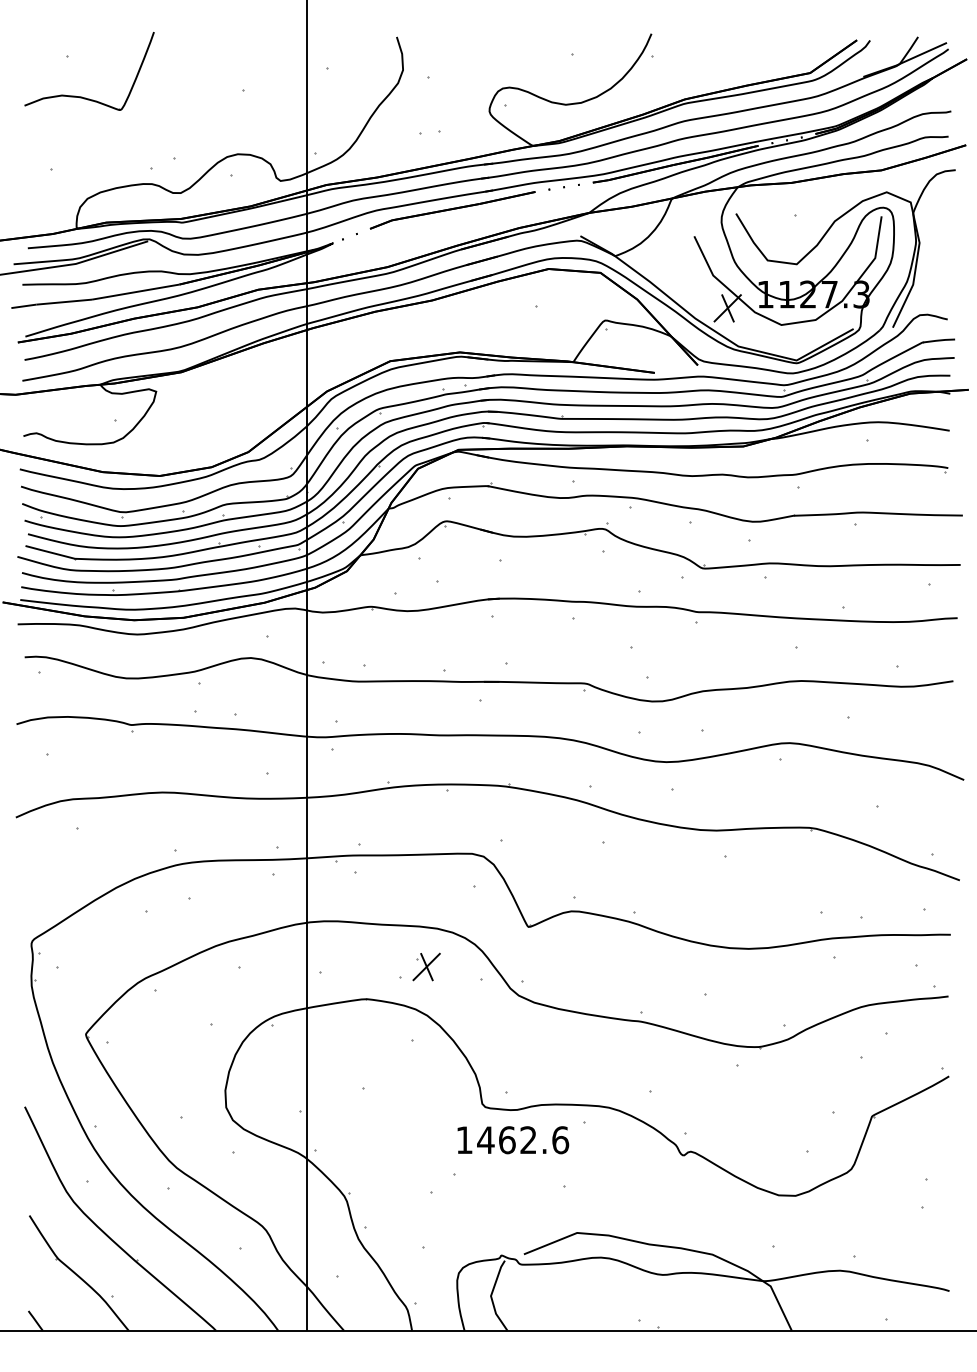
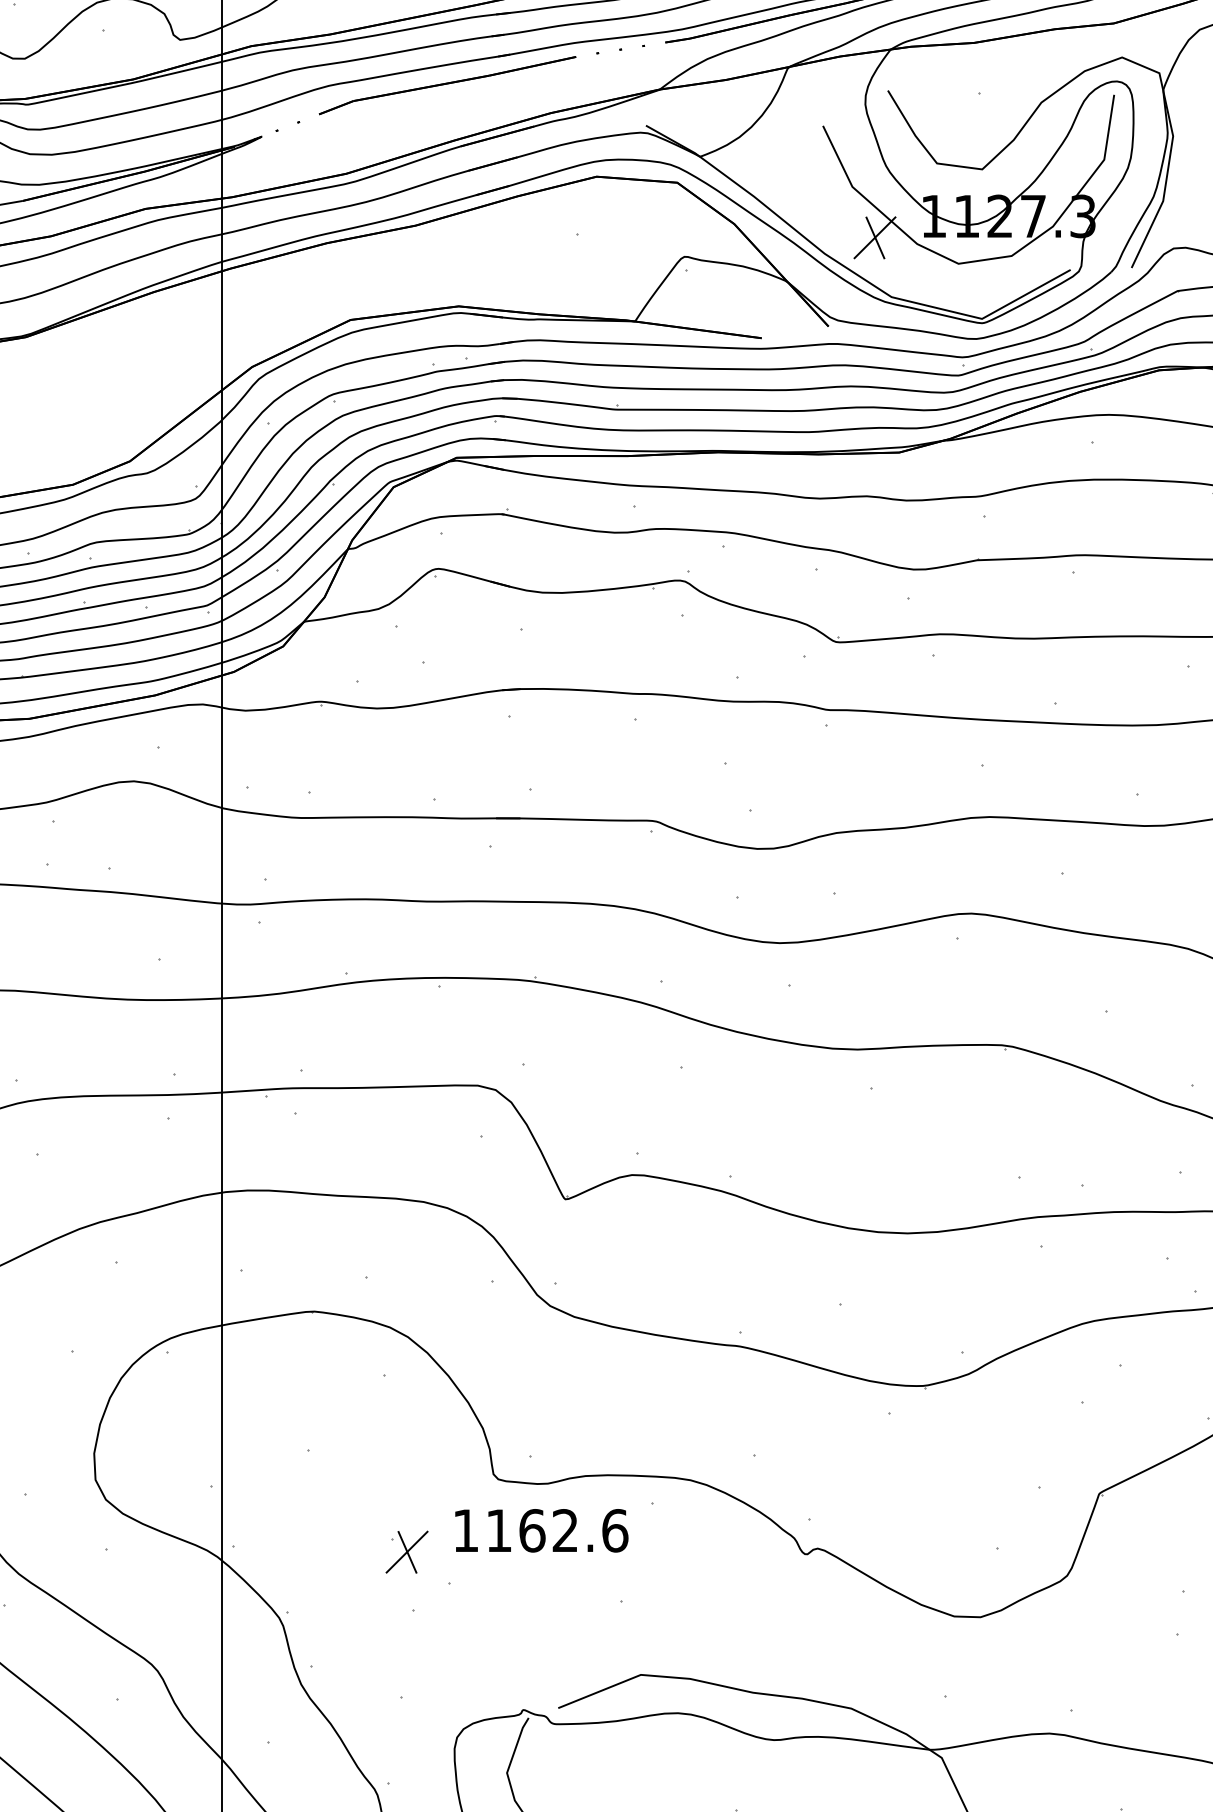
part: (426, 966) -> (406, 1551), moved
text: (485, 1139) -> (498, 1529), 1462.6 -> 1162.6

